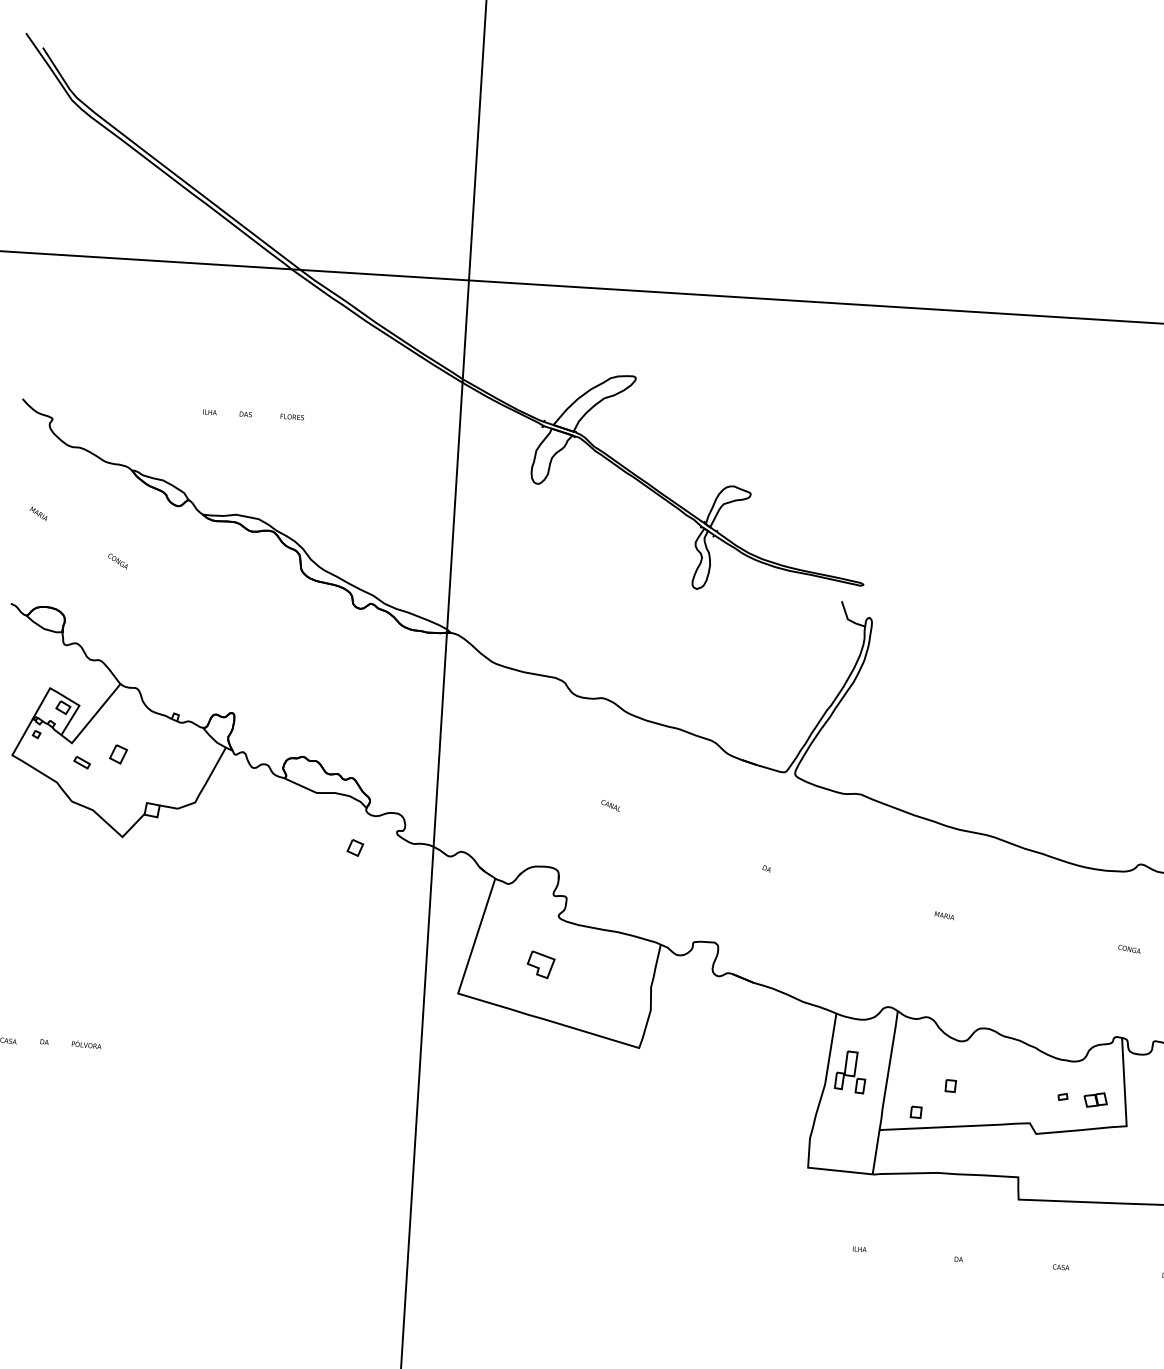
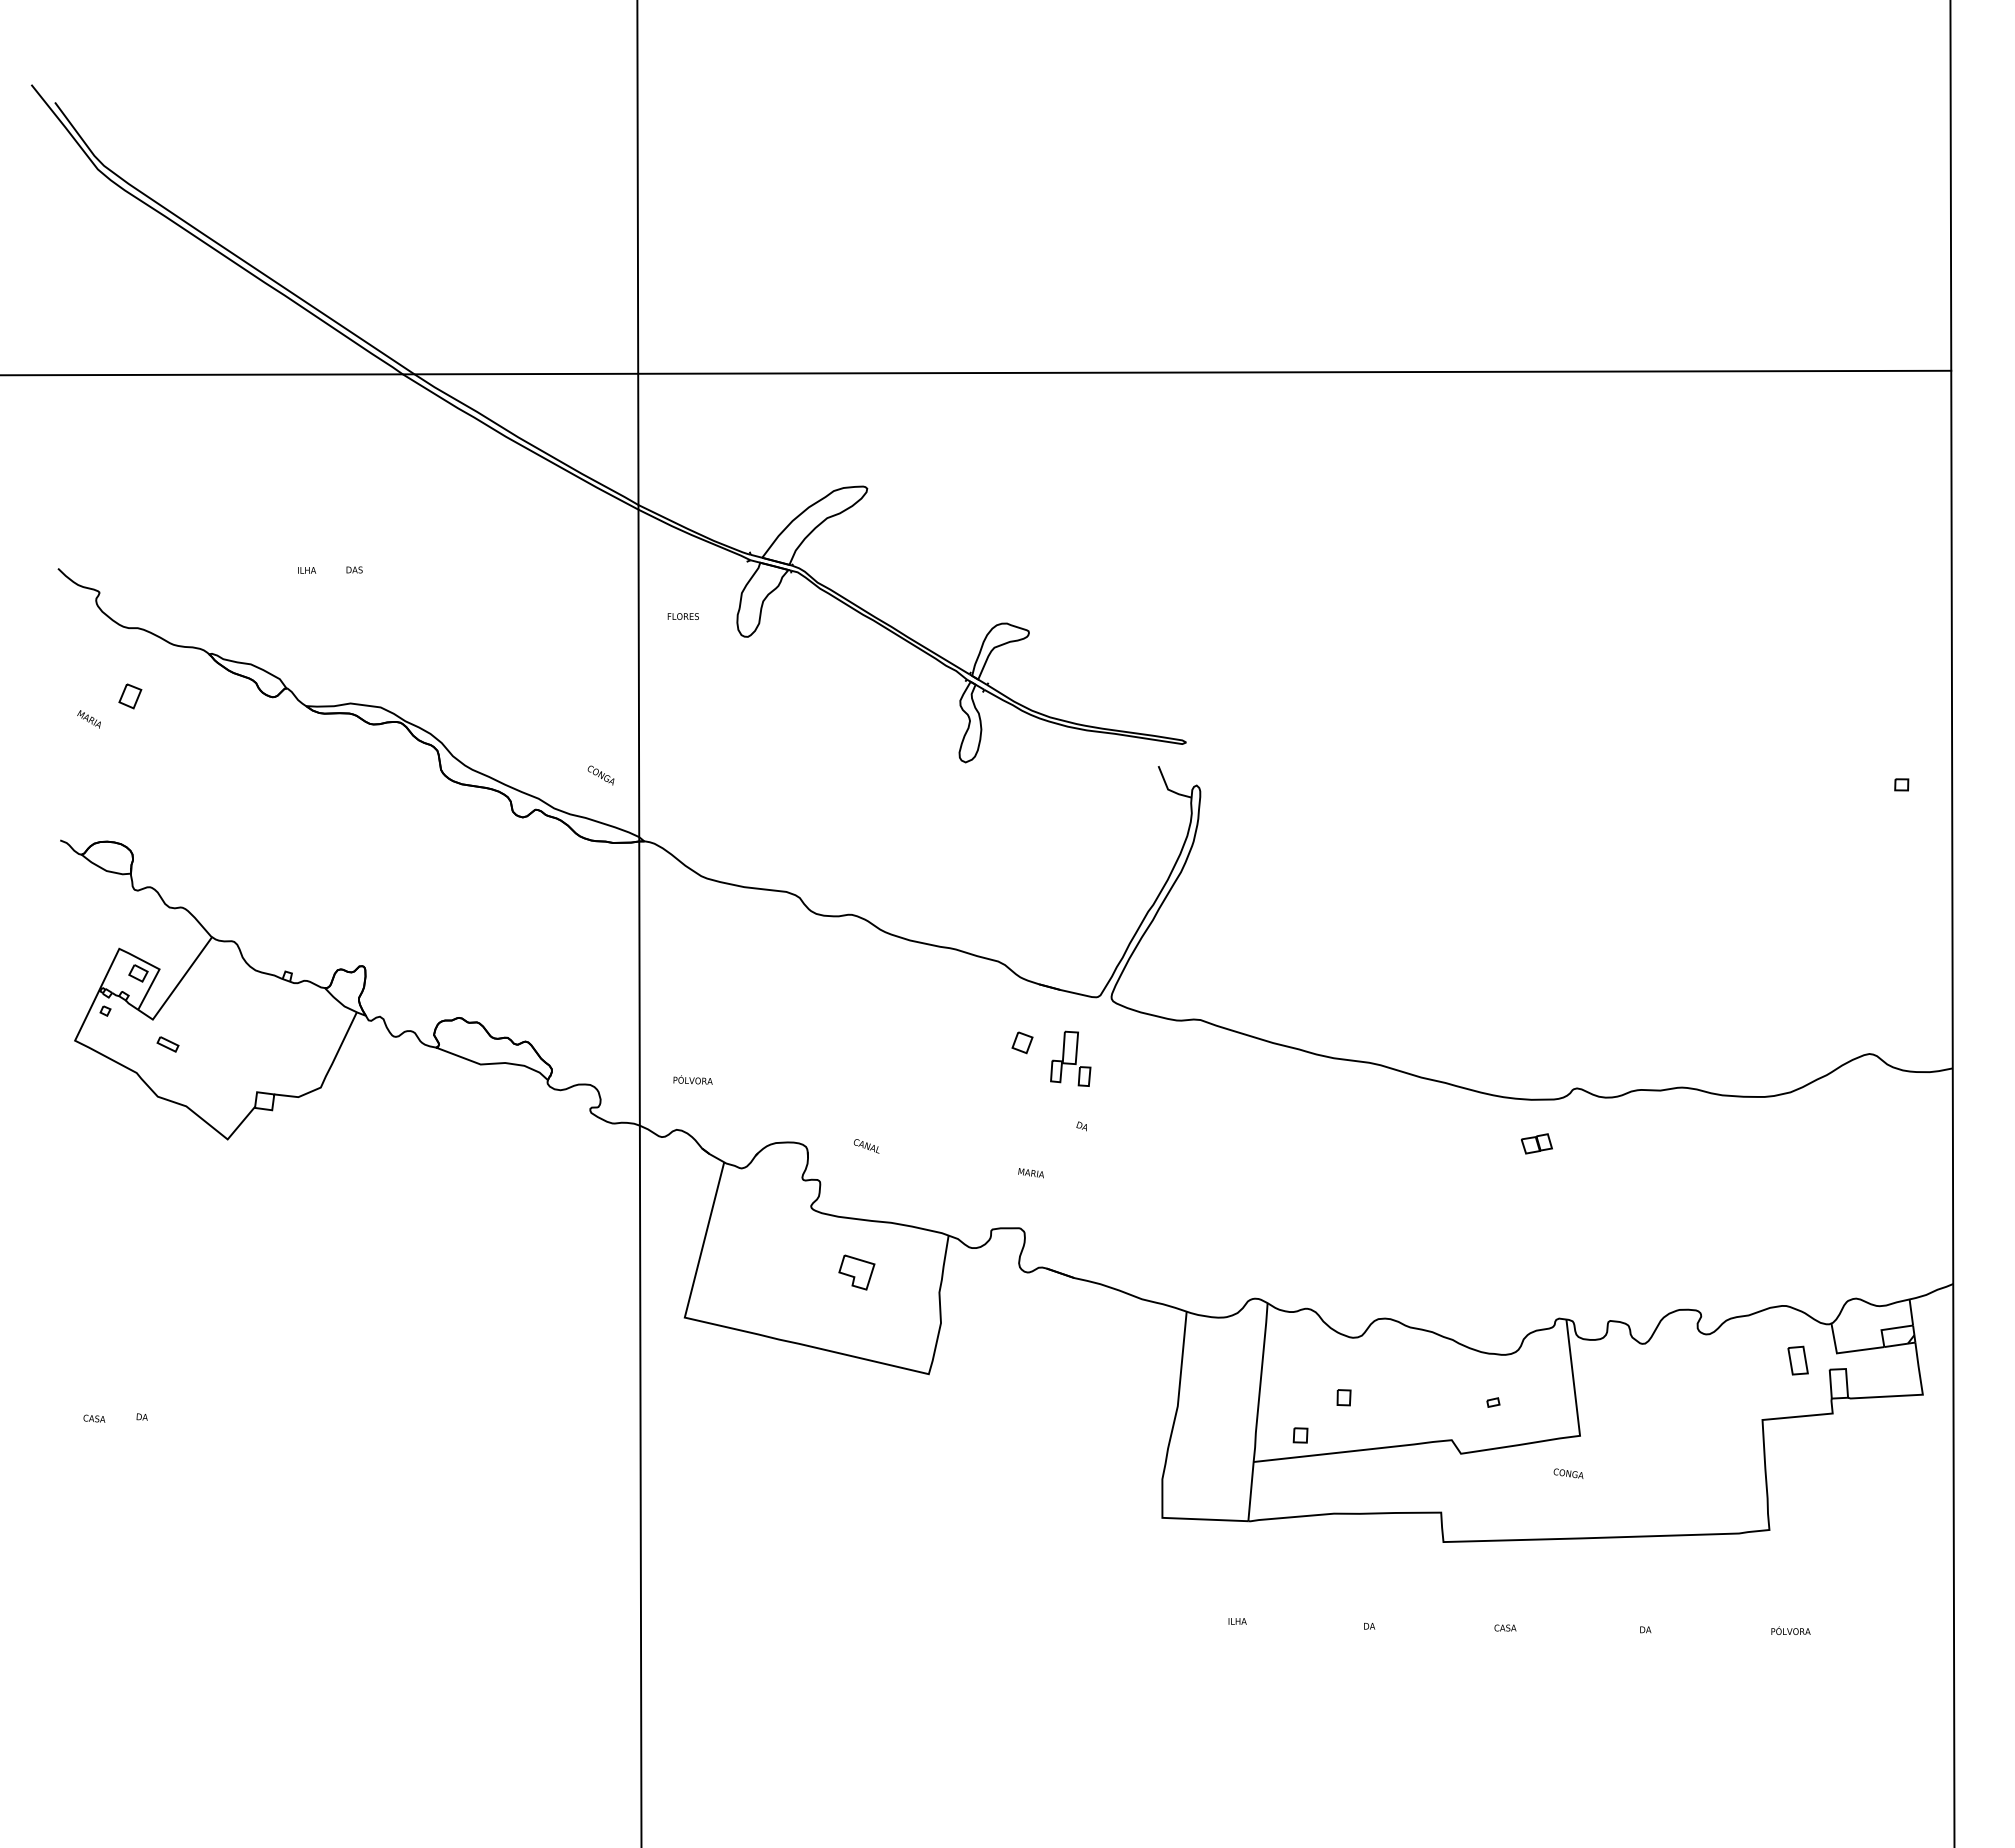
text: (291, 416) -> (682, 616), moved
text: (117, 561) -> (600, 775), moved
part: (118, 754) -> (130, 696), moved
text: (610, 805) -> (866, 1146), moved
part: (355, 847) -> (1022, 1042), moved
text: (943, 916) -> (1030, 1173), moved
text: (1129, 949) -> (1568, 1473), moved
part: (540, 964) -> (856, 1272), moved
text: (86, 1044) -> (692, 1079), moved
part: (850, 1071) -> (1070, 1058), moved
part: (1095, 1099) -> (1536, 1143), moved

